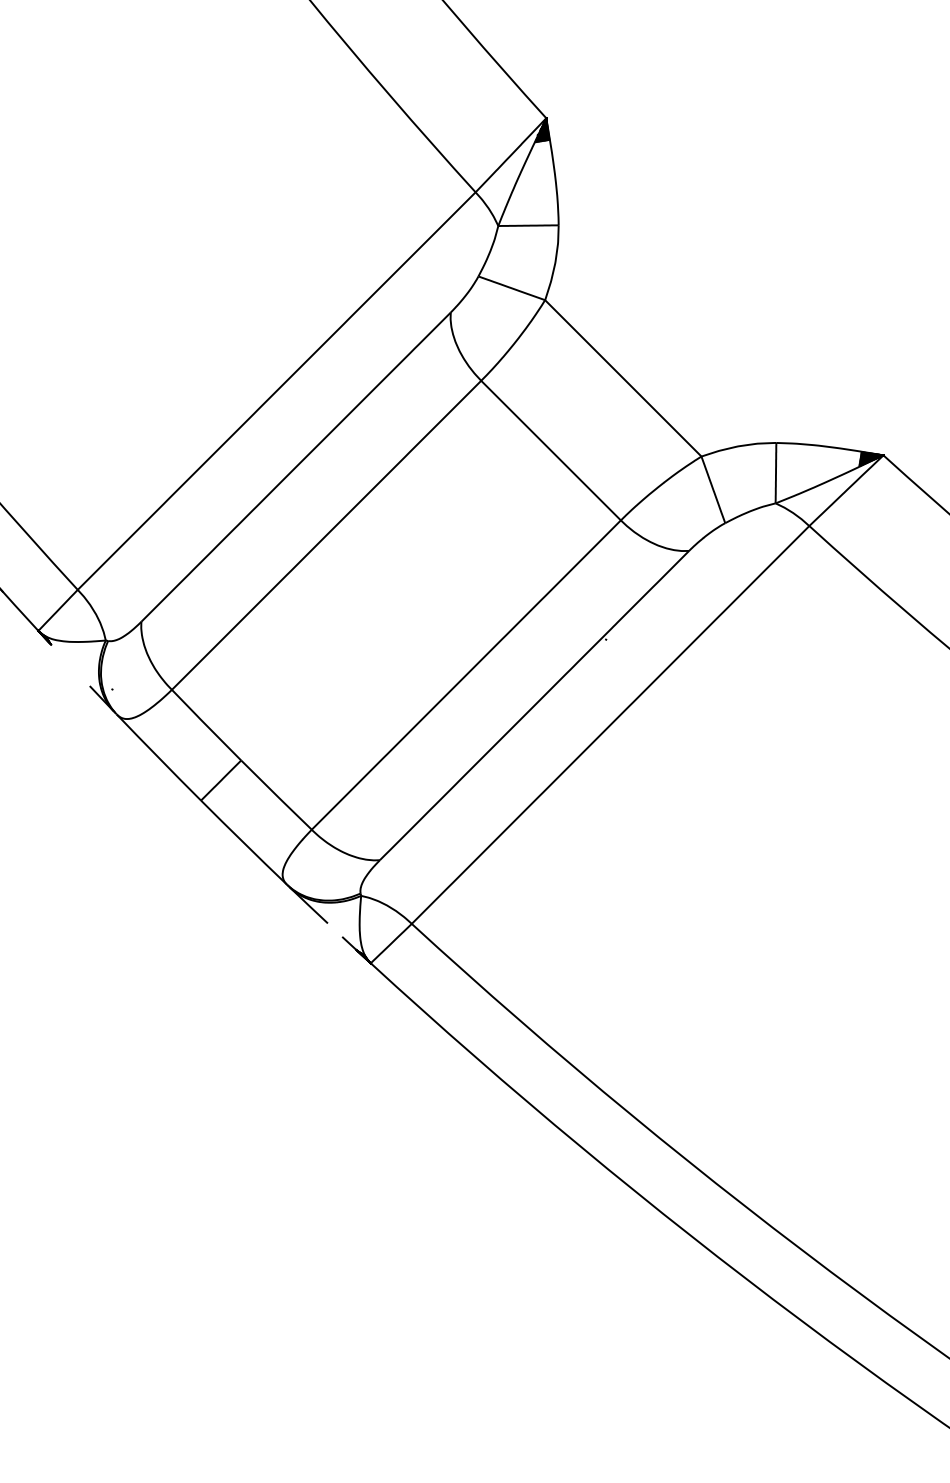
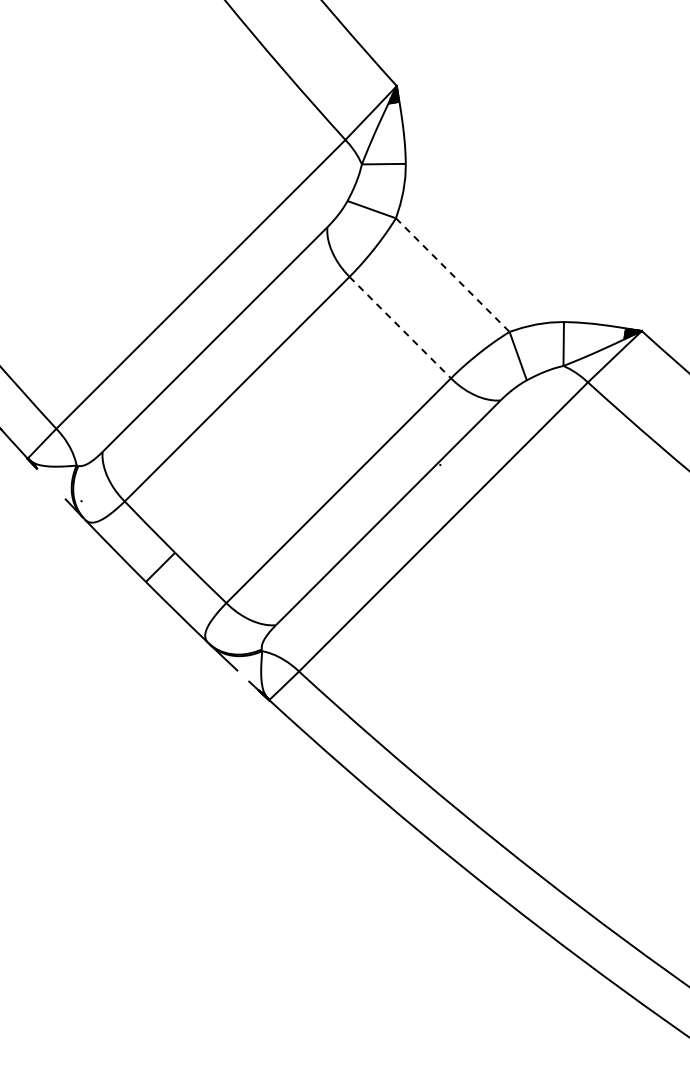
line: (624, 378) -> (453, 275), solid -> dashed
line: (551, 450) -> (400, 327), solid -> dashed

